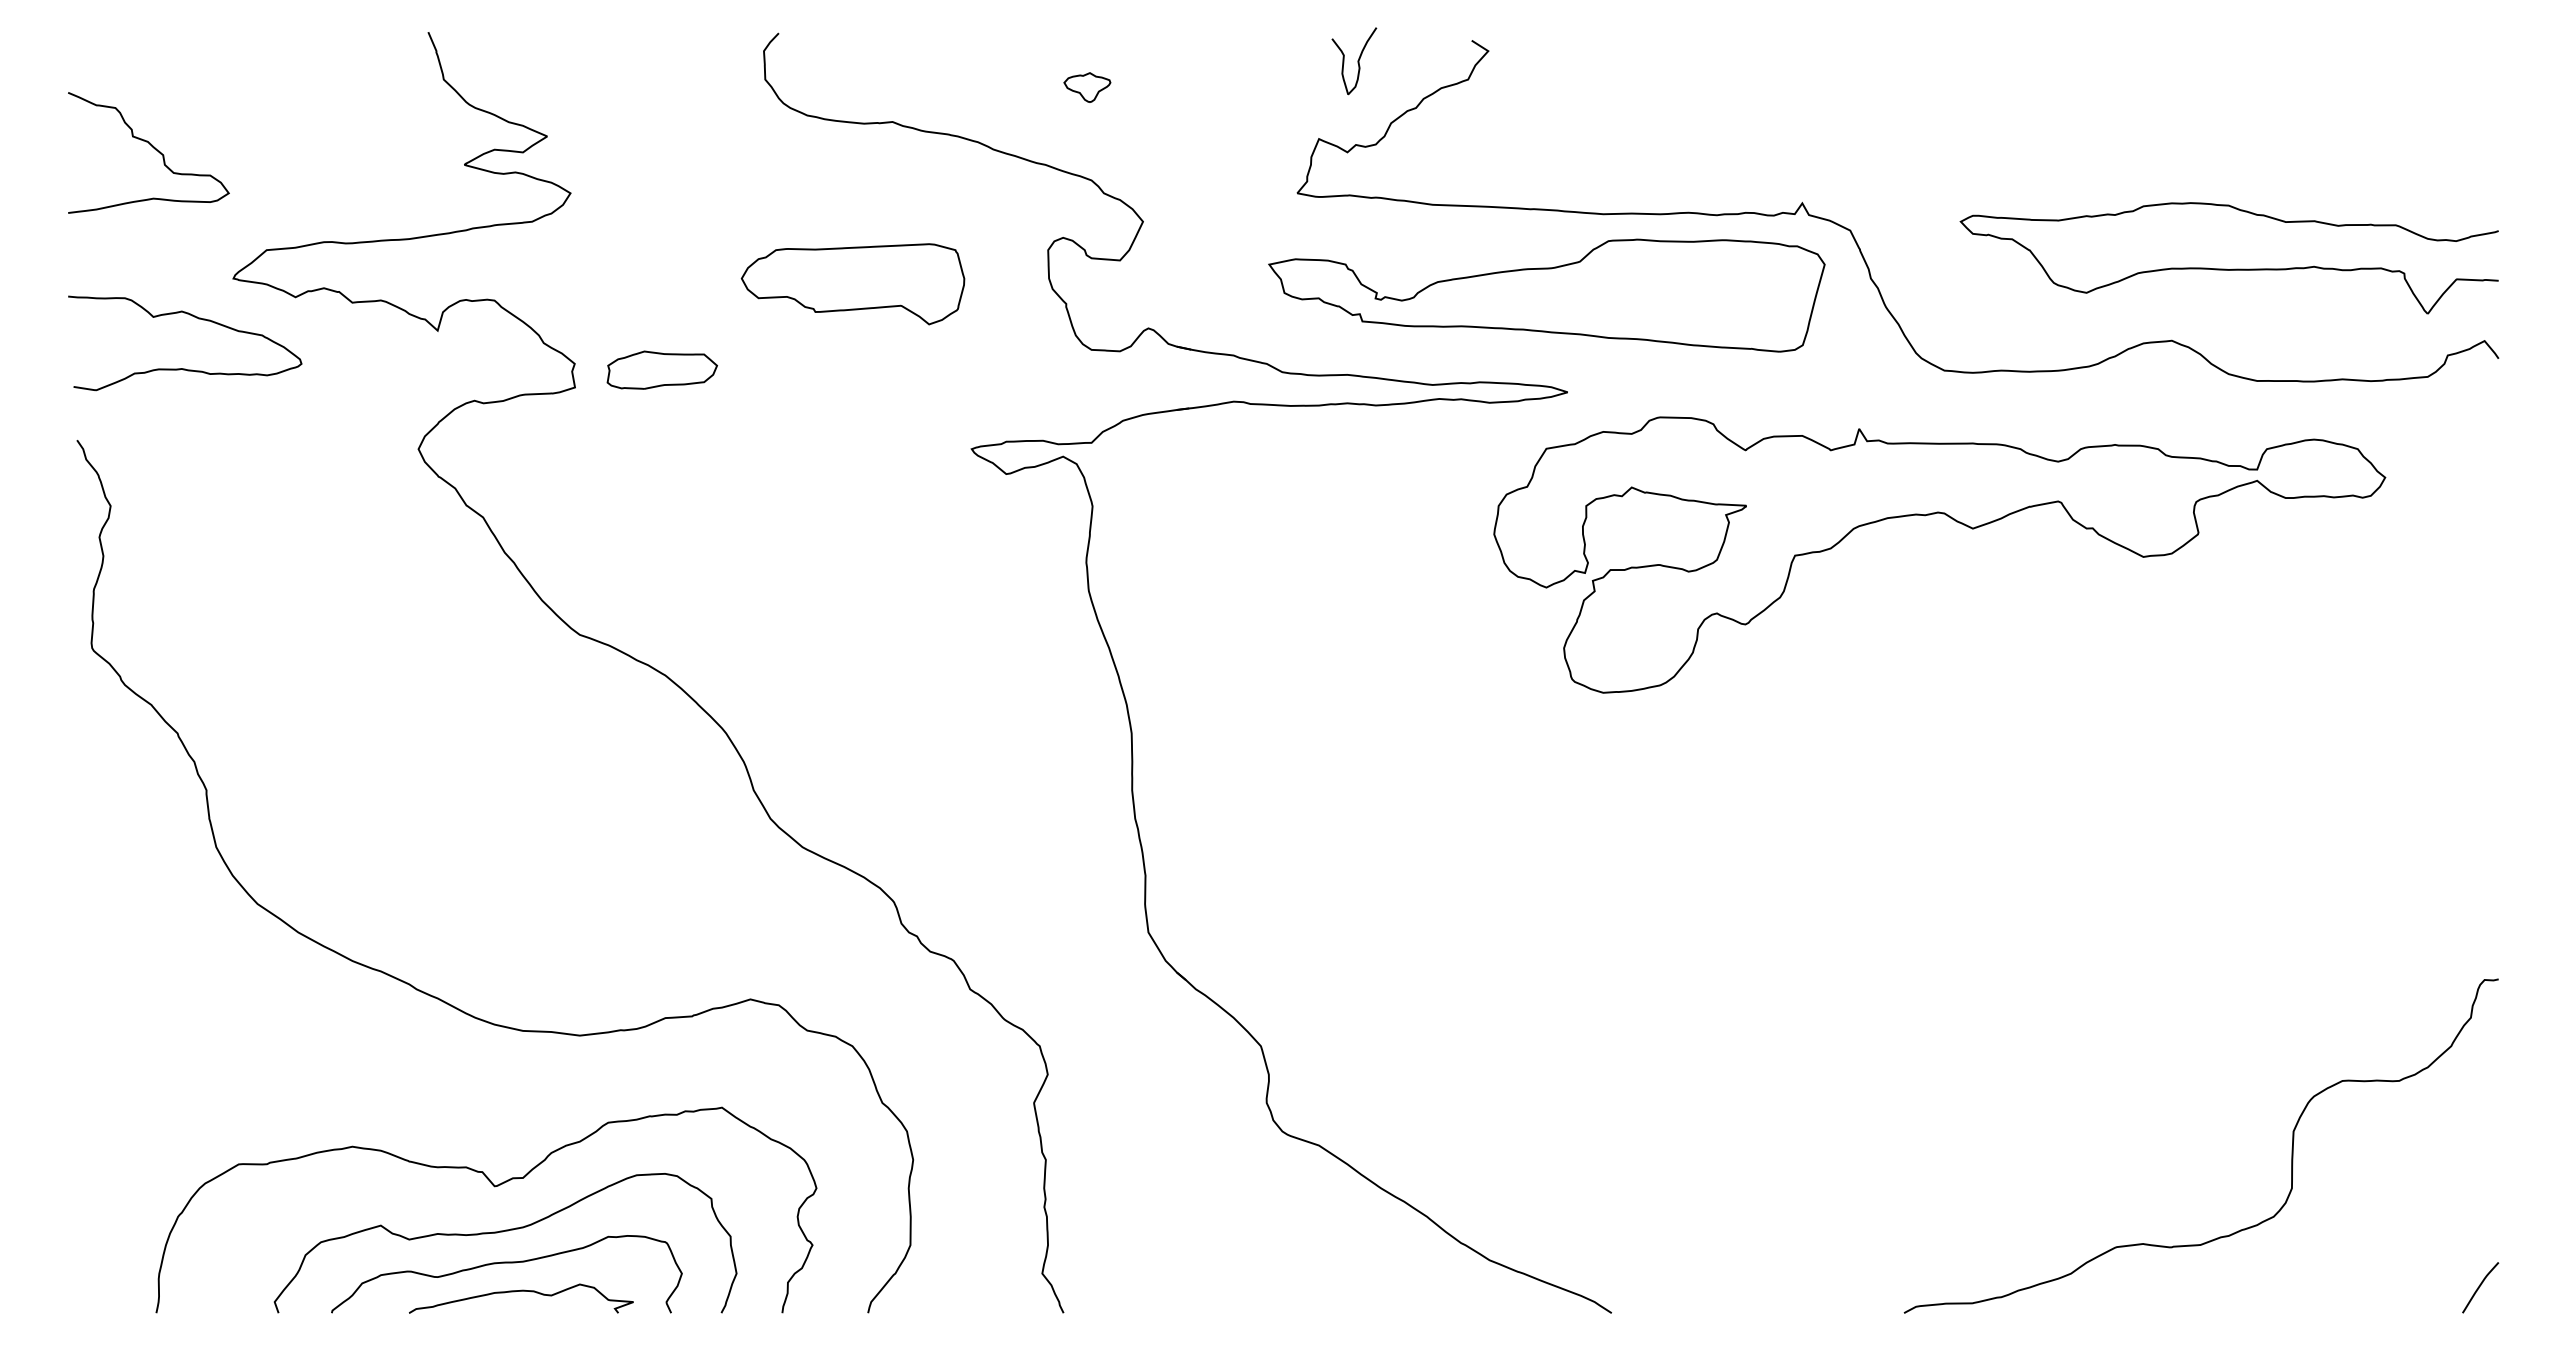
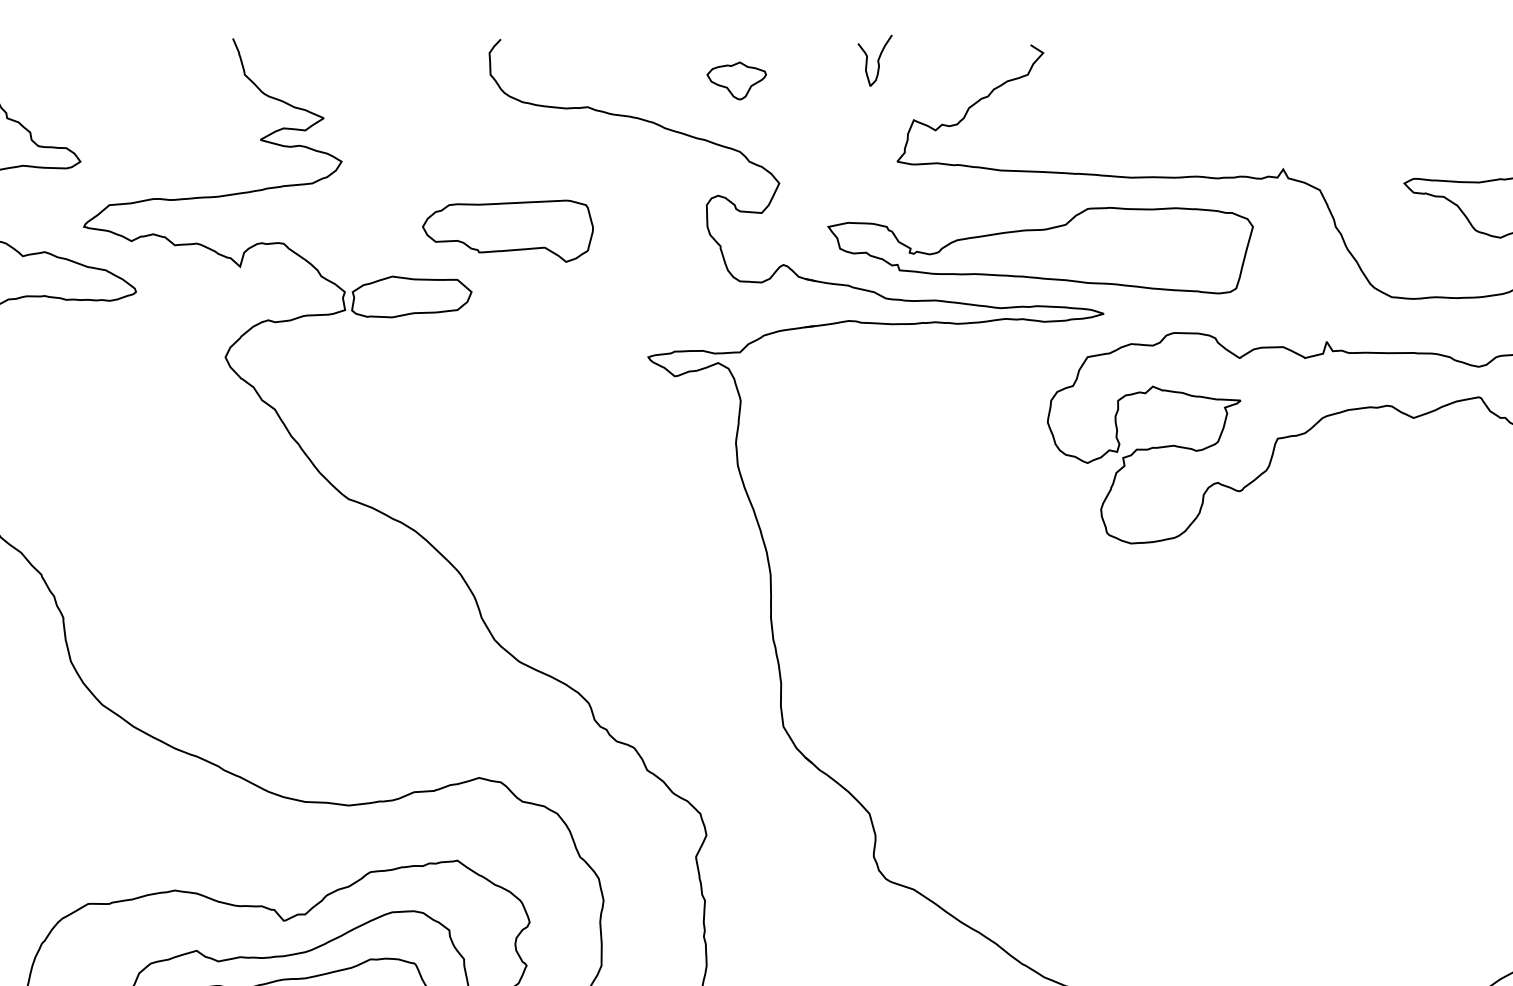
curve: (1357, 61) -> (877, 60), moved
part: (1087, 87) -> (736, 80), size x1.67
part: (852, 284) -> (507, 231), moved
part: (1546, 295) -> (1040, 250), moved
part: (662, 369) -> (411, 296), size x1.43

